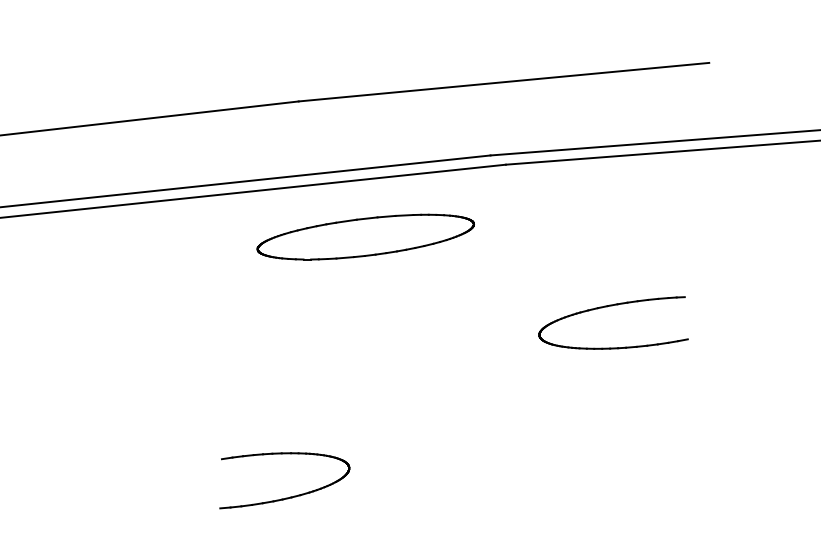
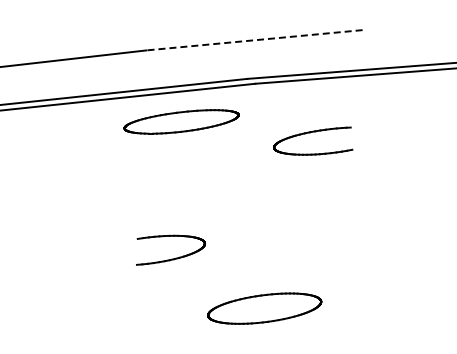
line: (504, 82) -> (254, 40), solid -> dashed
part: (608, 308) -> (310, 133), moved
part: (285, 496) -> (171, 258), moved

